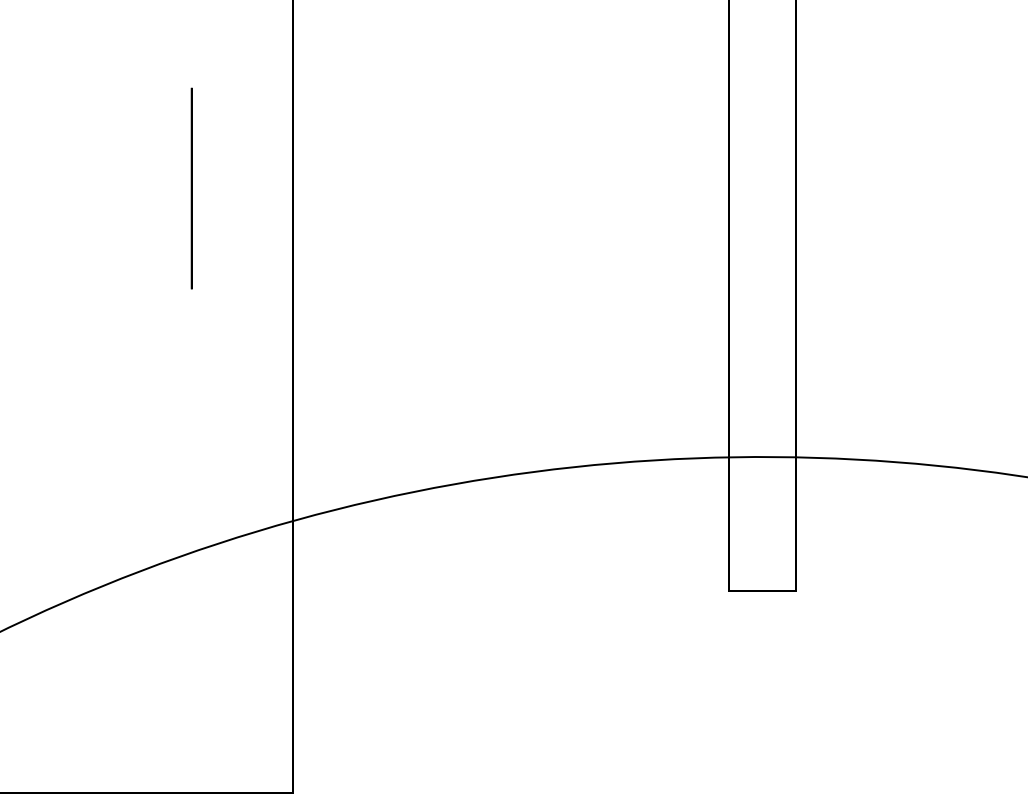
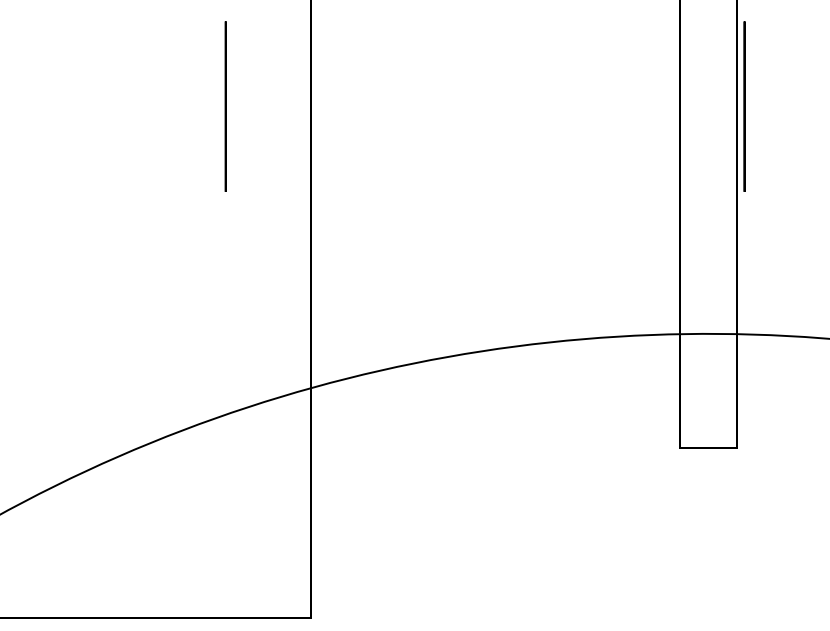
circle: (804, 188) -> (744, 106), added

